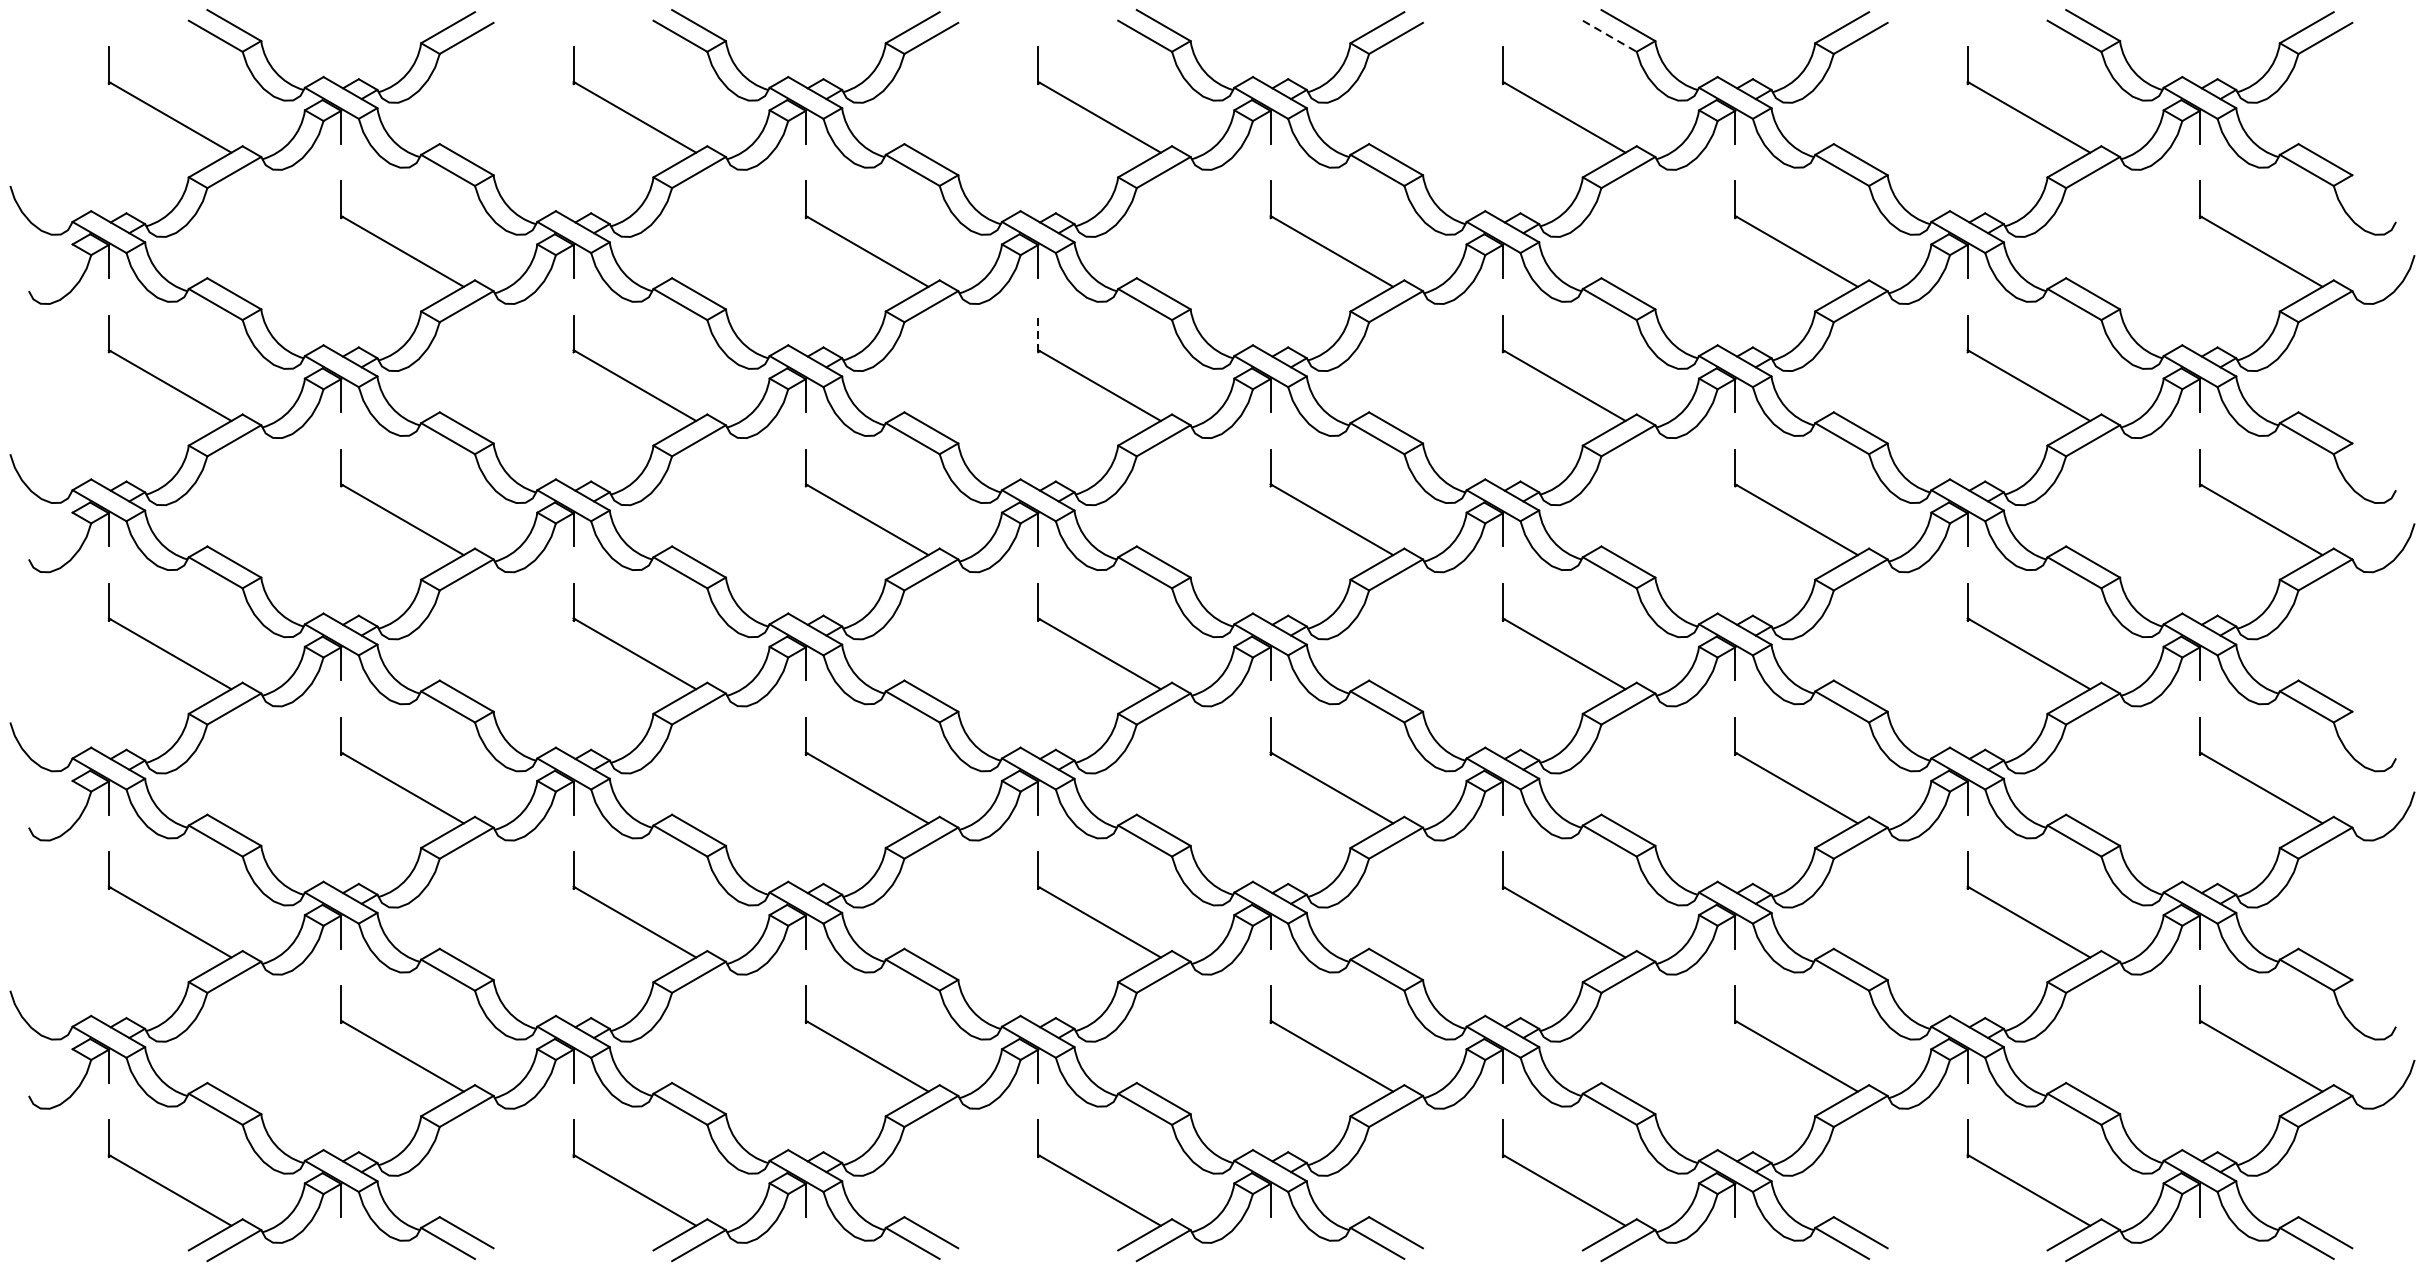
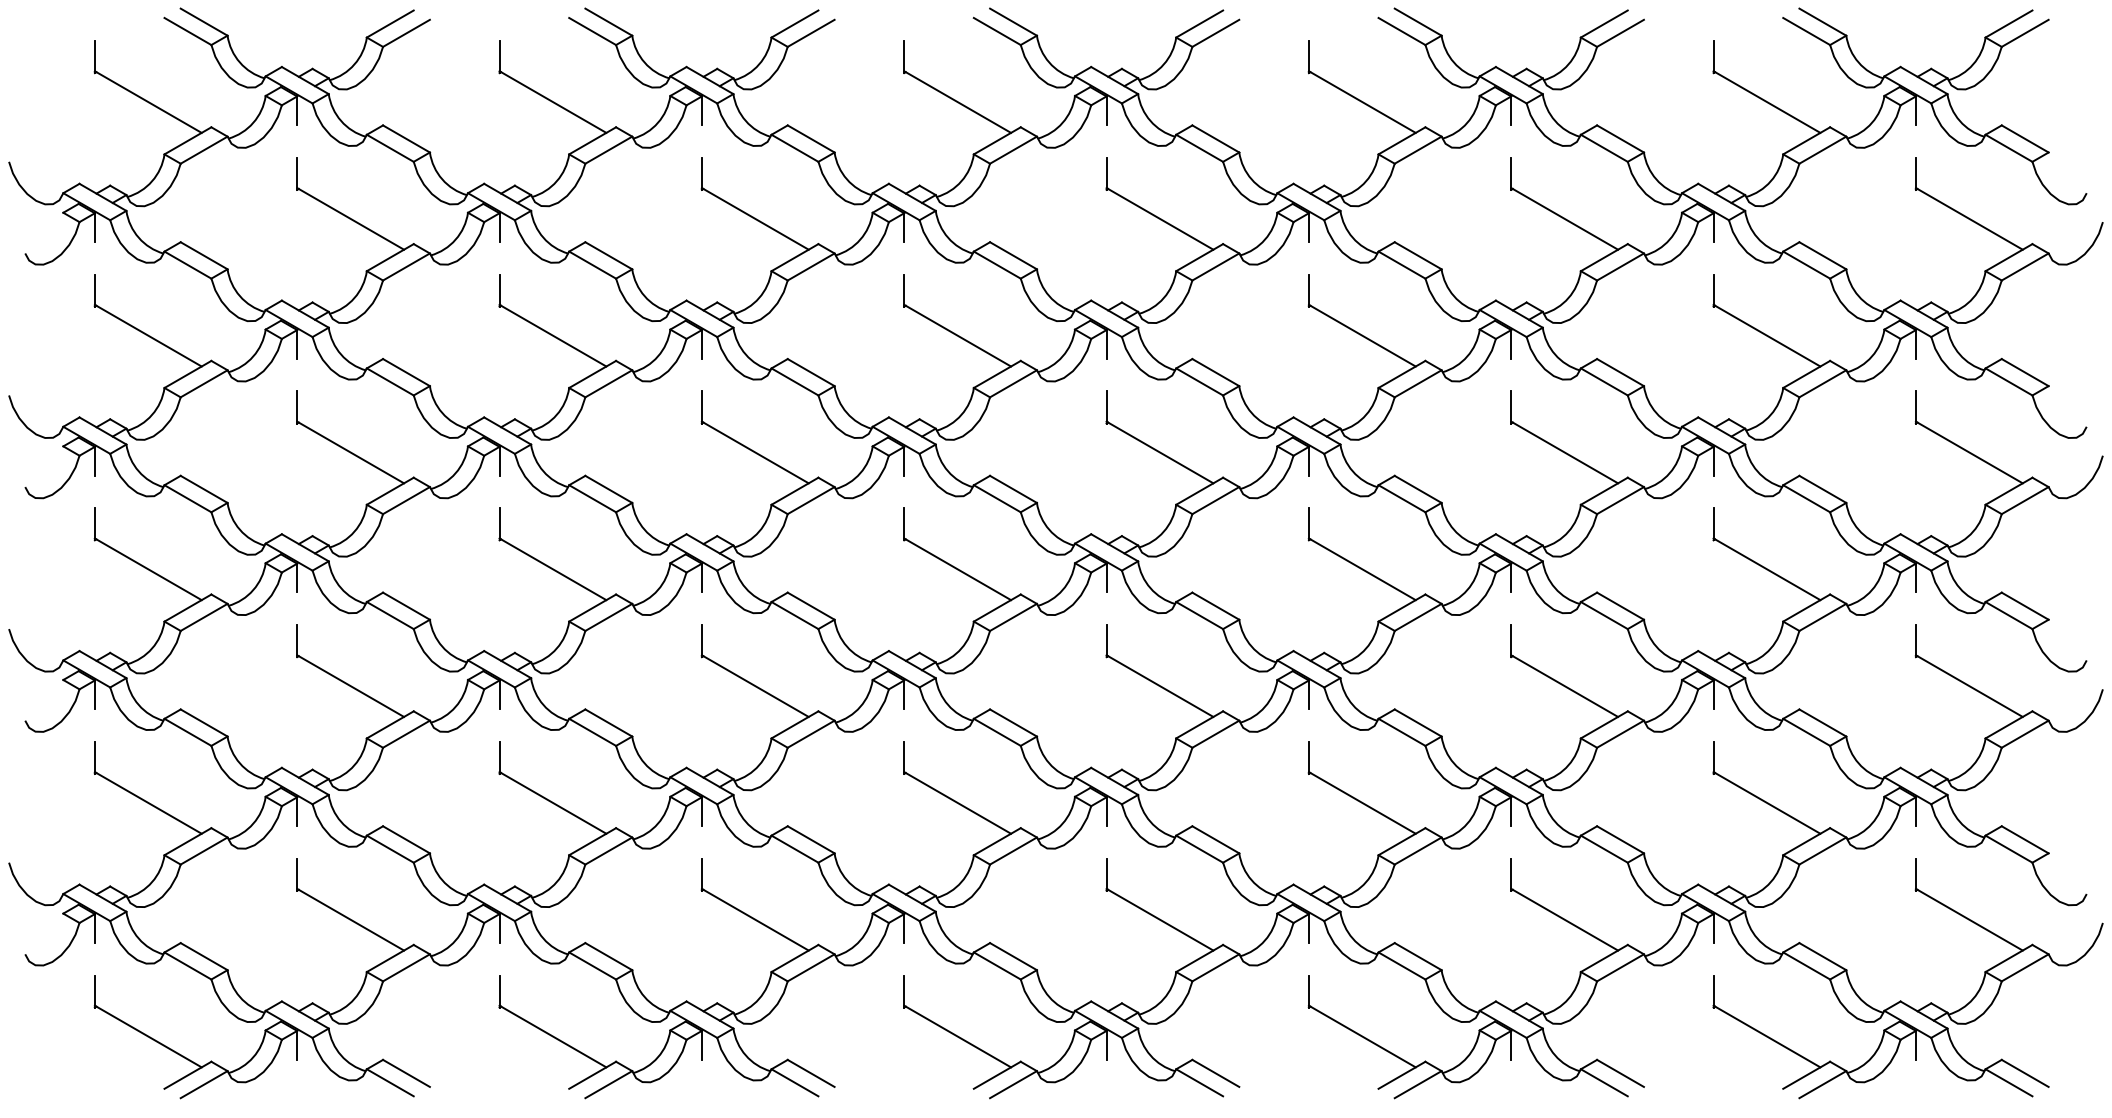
line: (1610, 36) -> (1402, 31), dashed -> solid
line: (1038, 333) -> (904, 290), dashed -> solid

